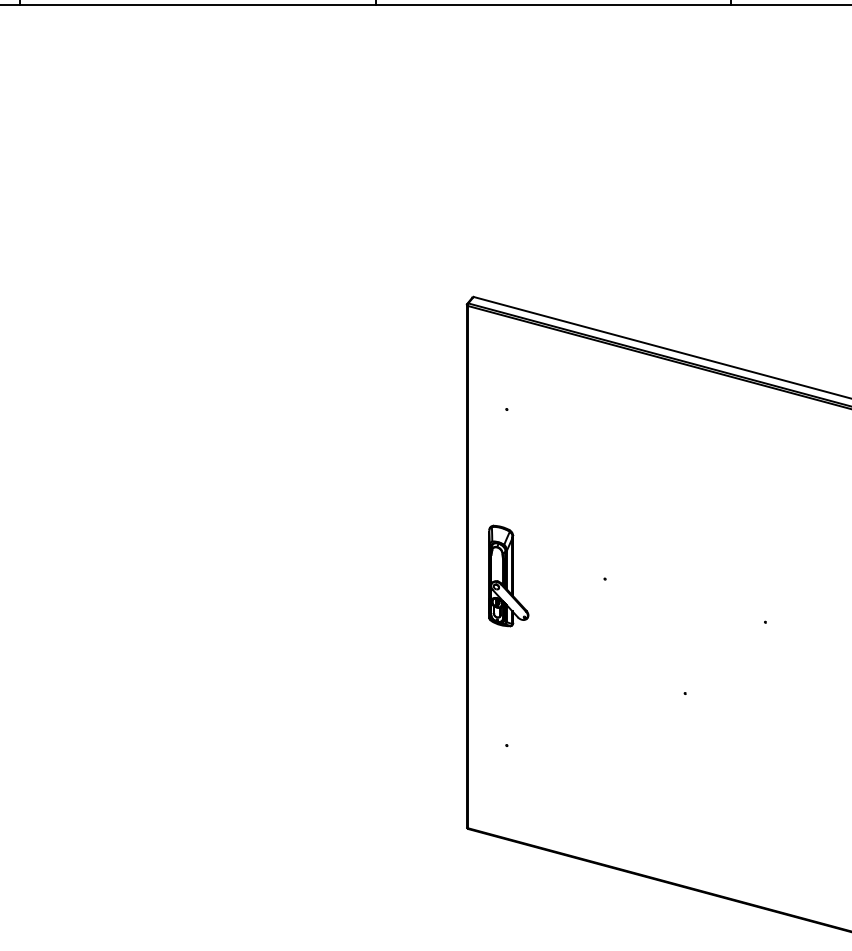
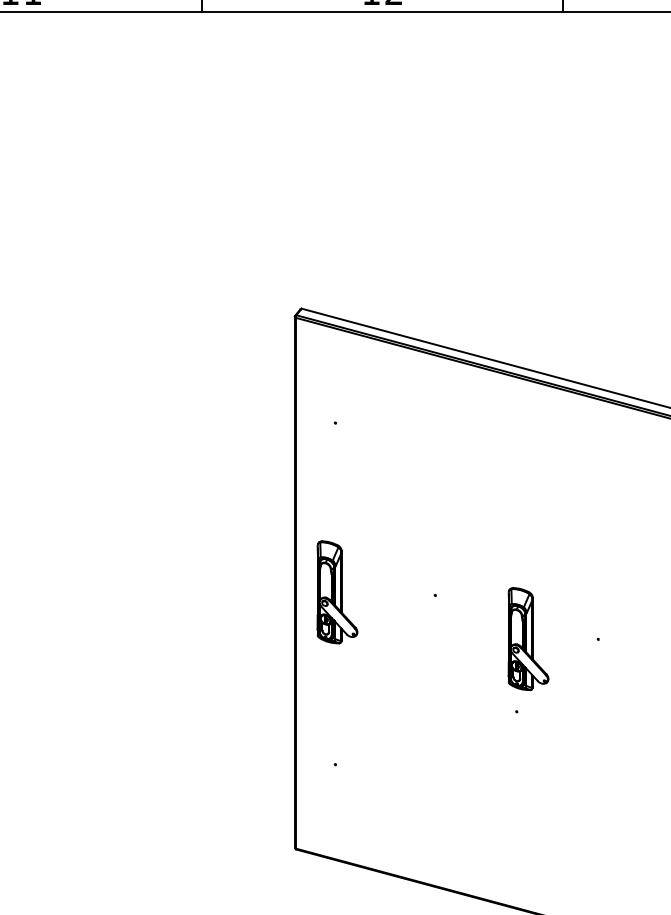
part: (696, 621) -> (528, 638), added

